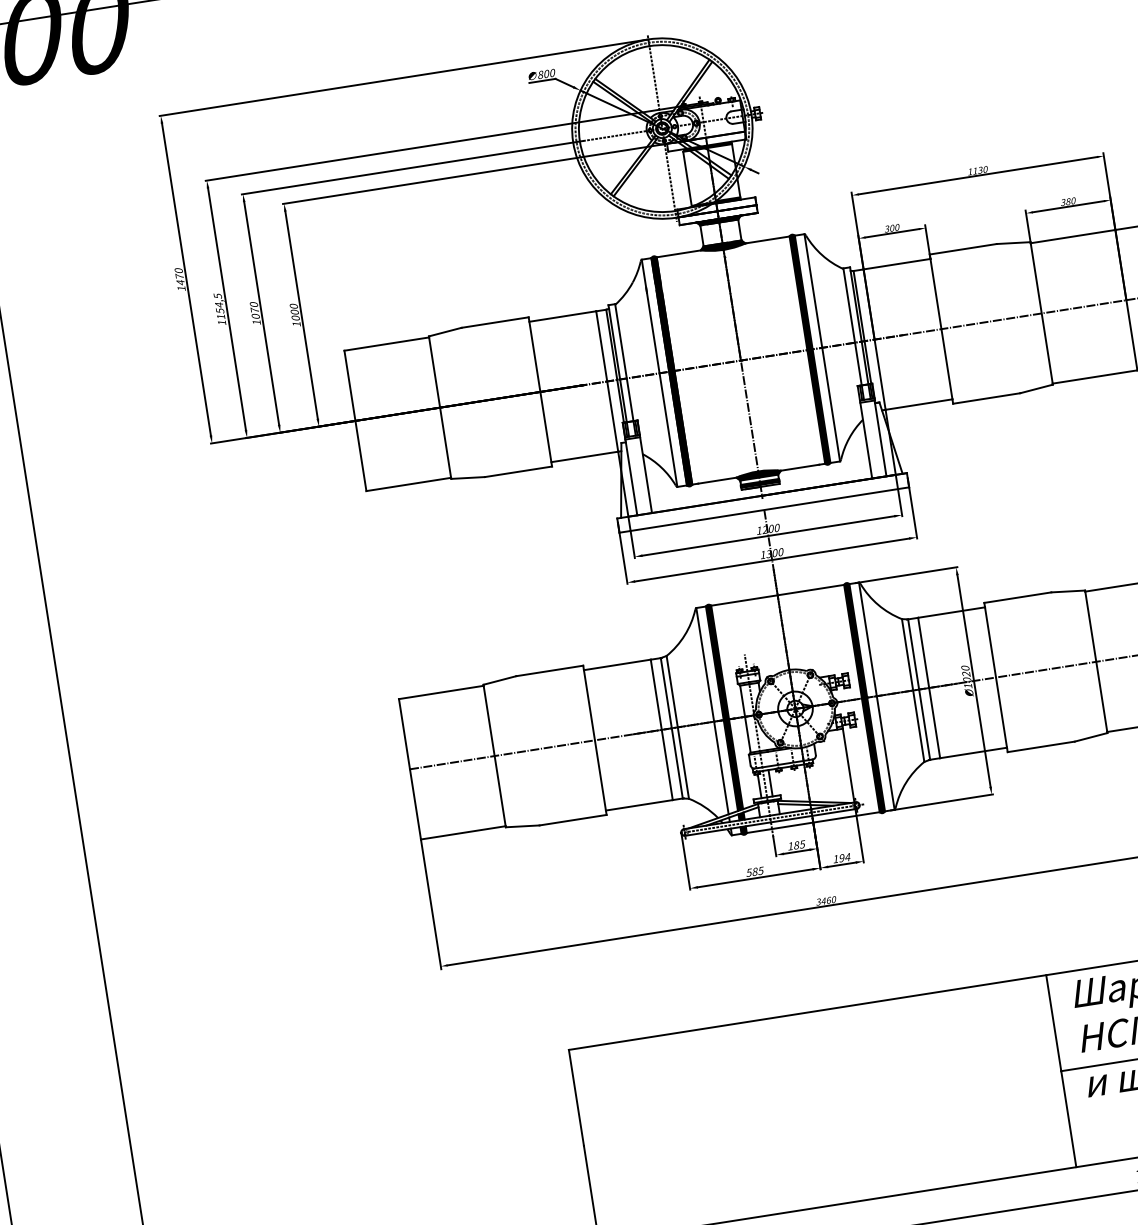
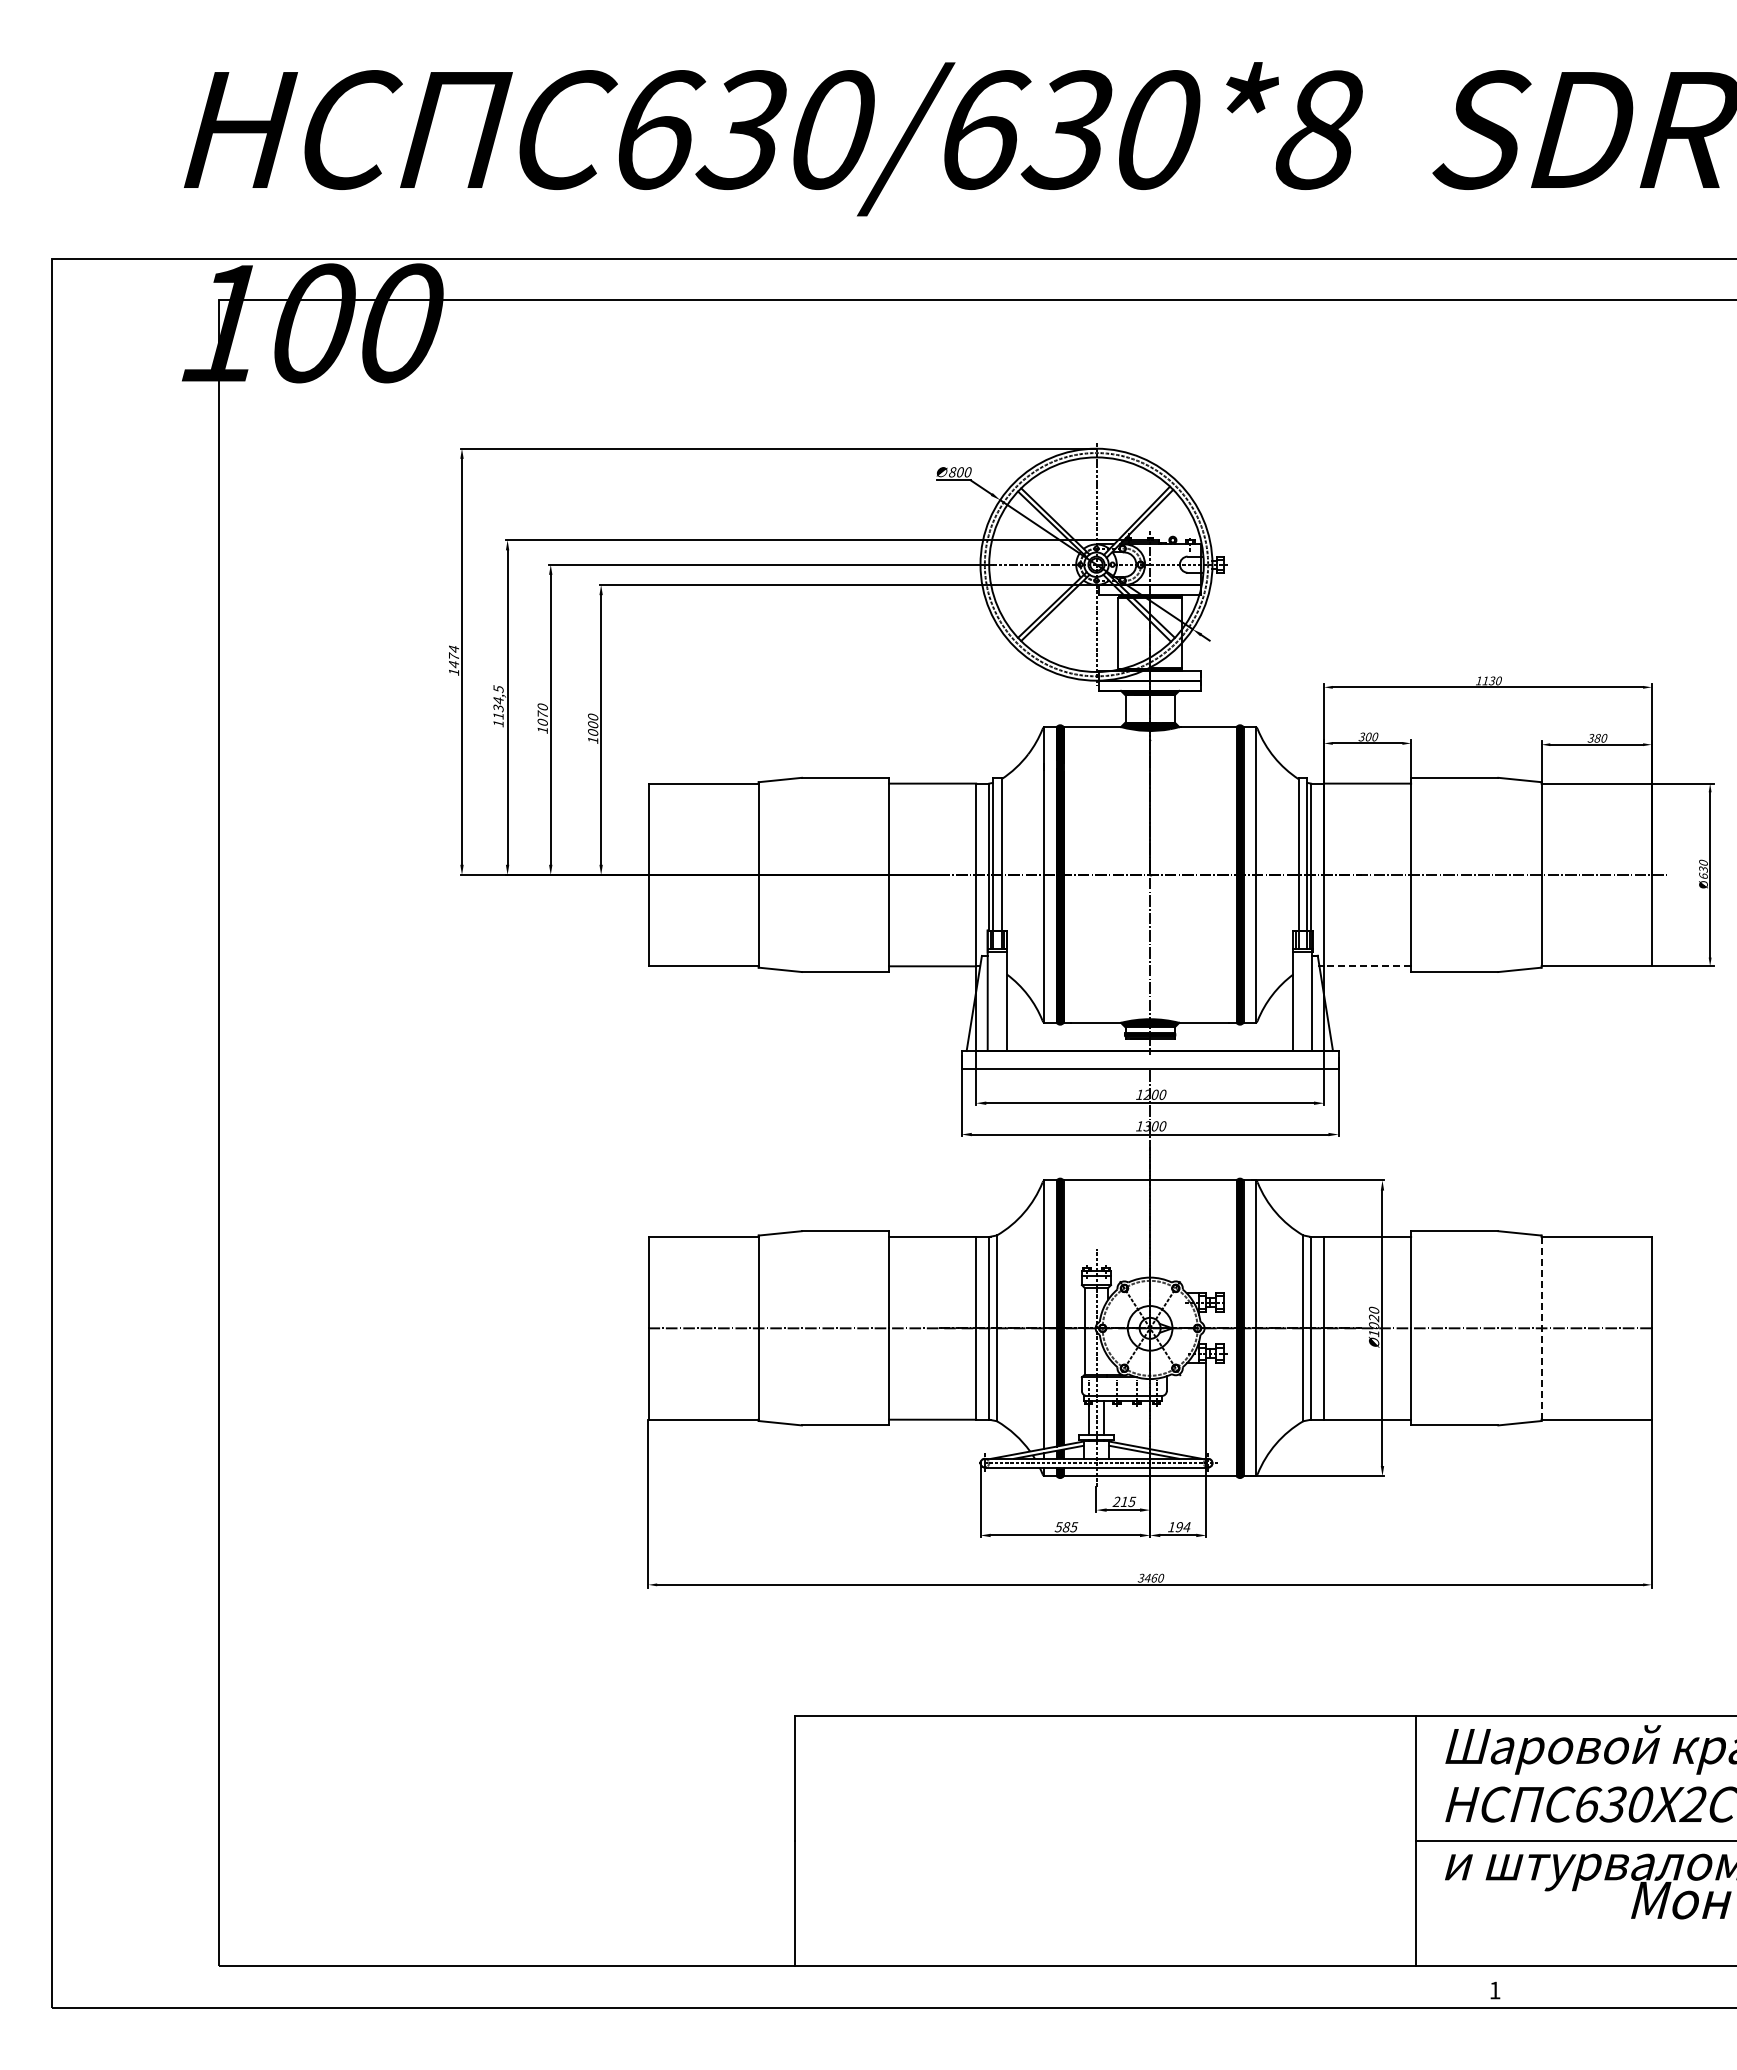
text: (178, 270) -> (453, 648), 1470 -> 1474
text: (219, 310) -> (497, 707), 1154,5 -> 1134,5
line: (918, 404) -> (1367, 966), solid -> dashed
line: (1096, 661) -> (1541, 1328), solid -> dashed
text: (793, 845) -> (1120, 1501), 185 -> 215

